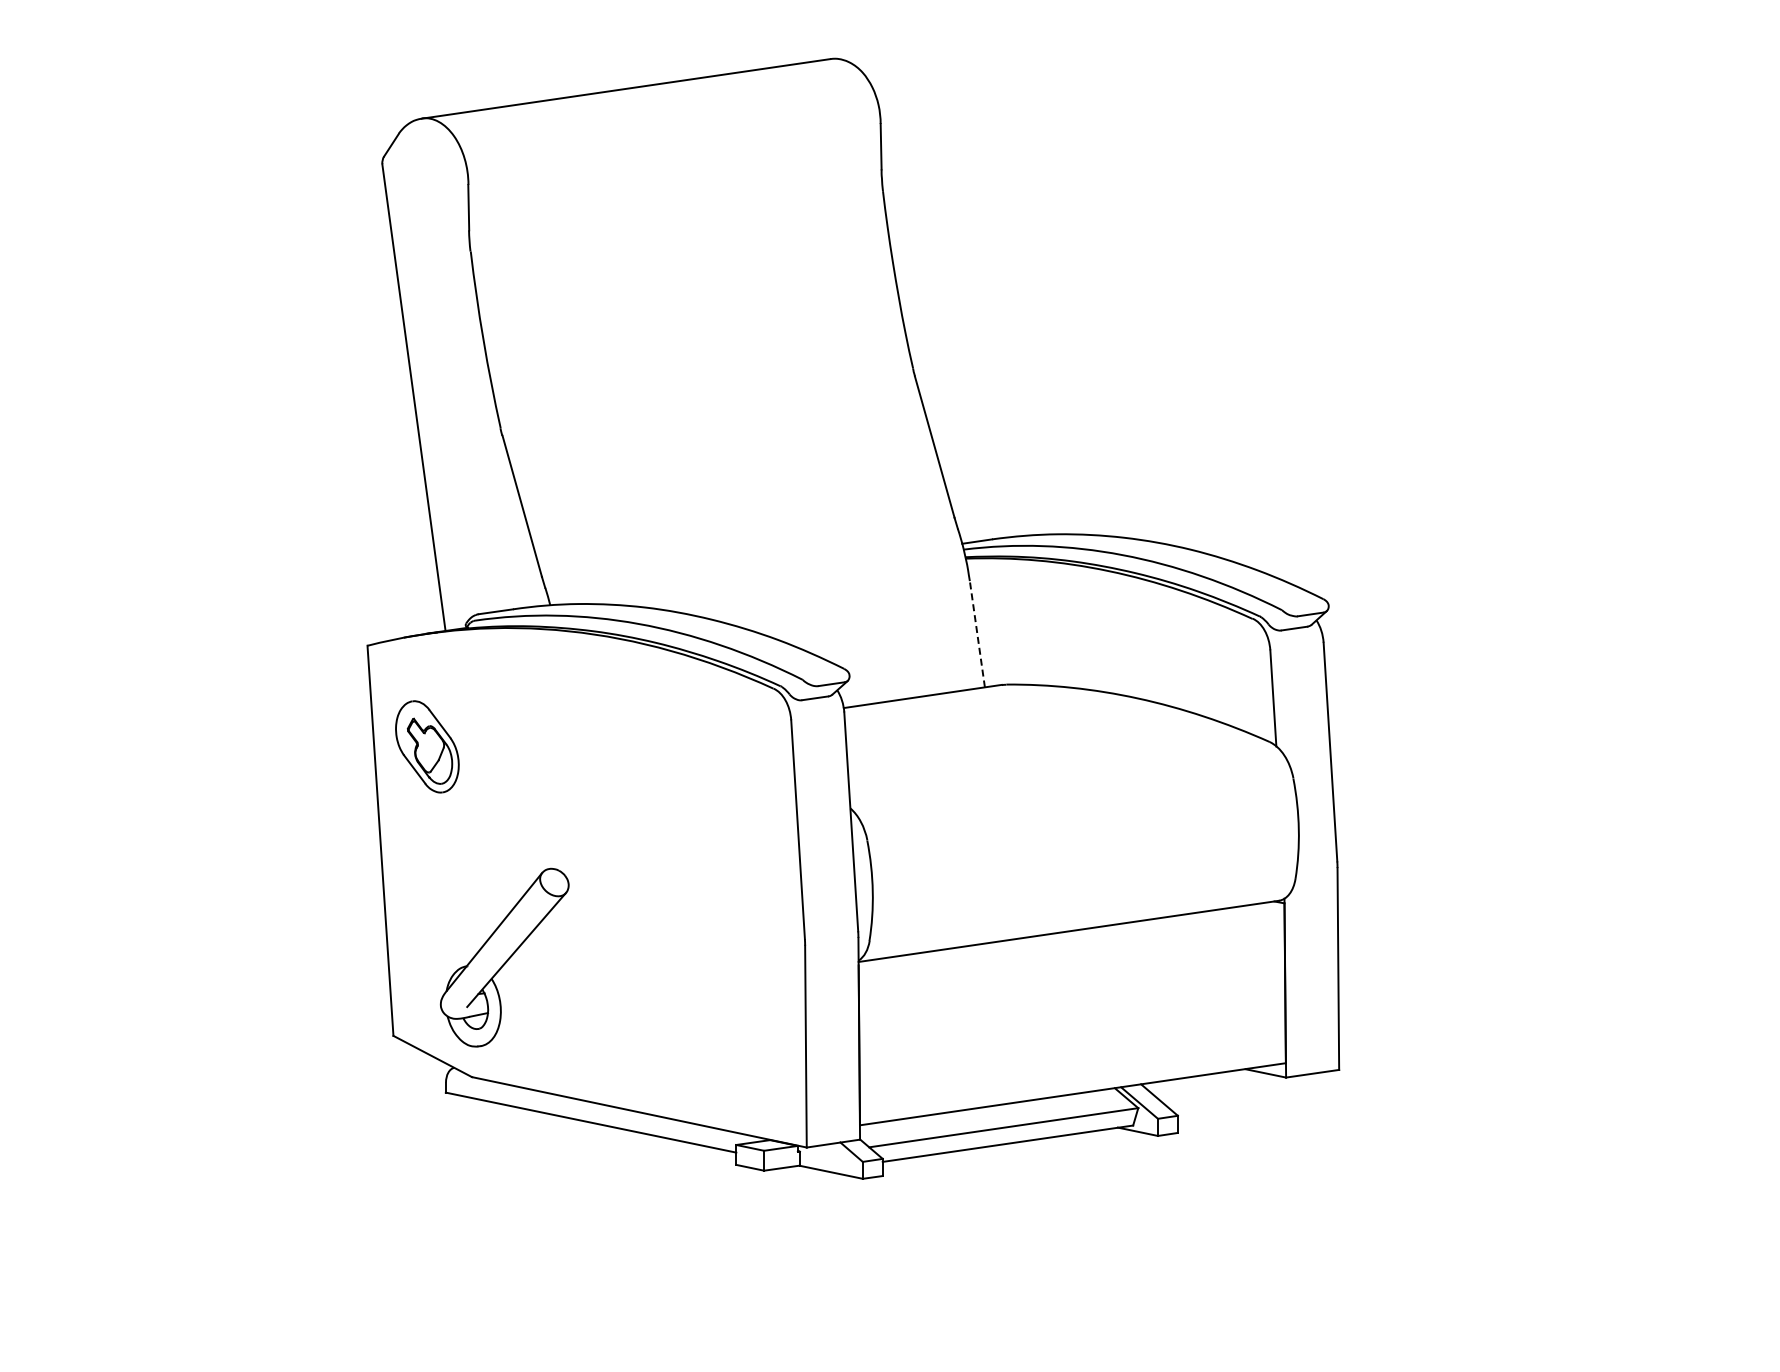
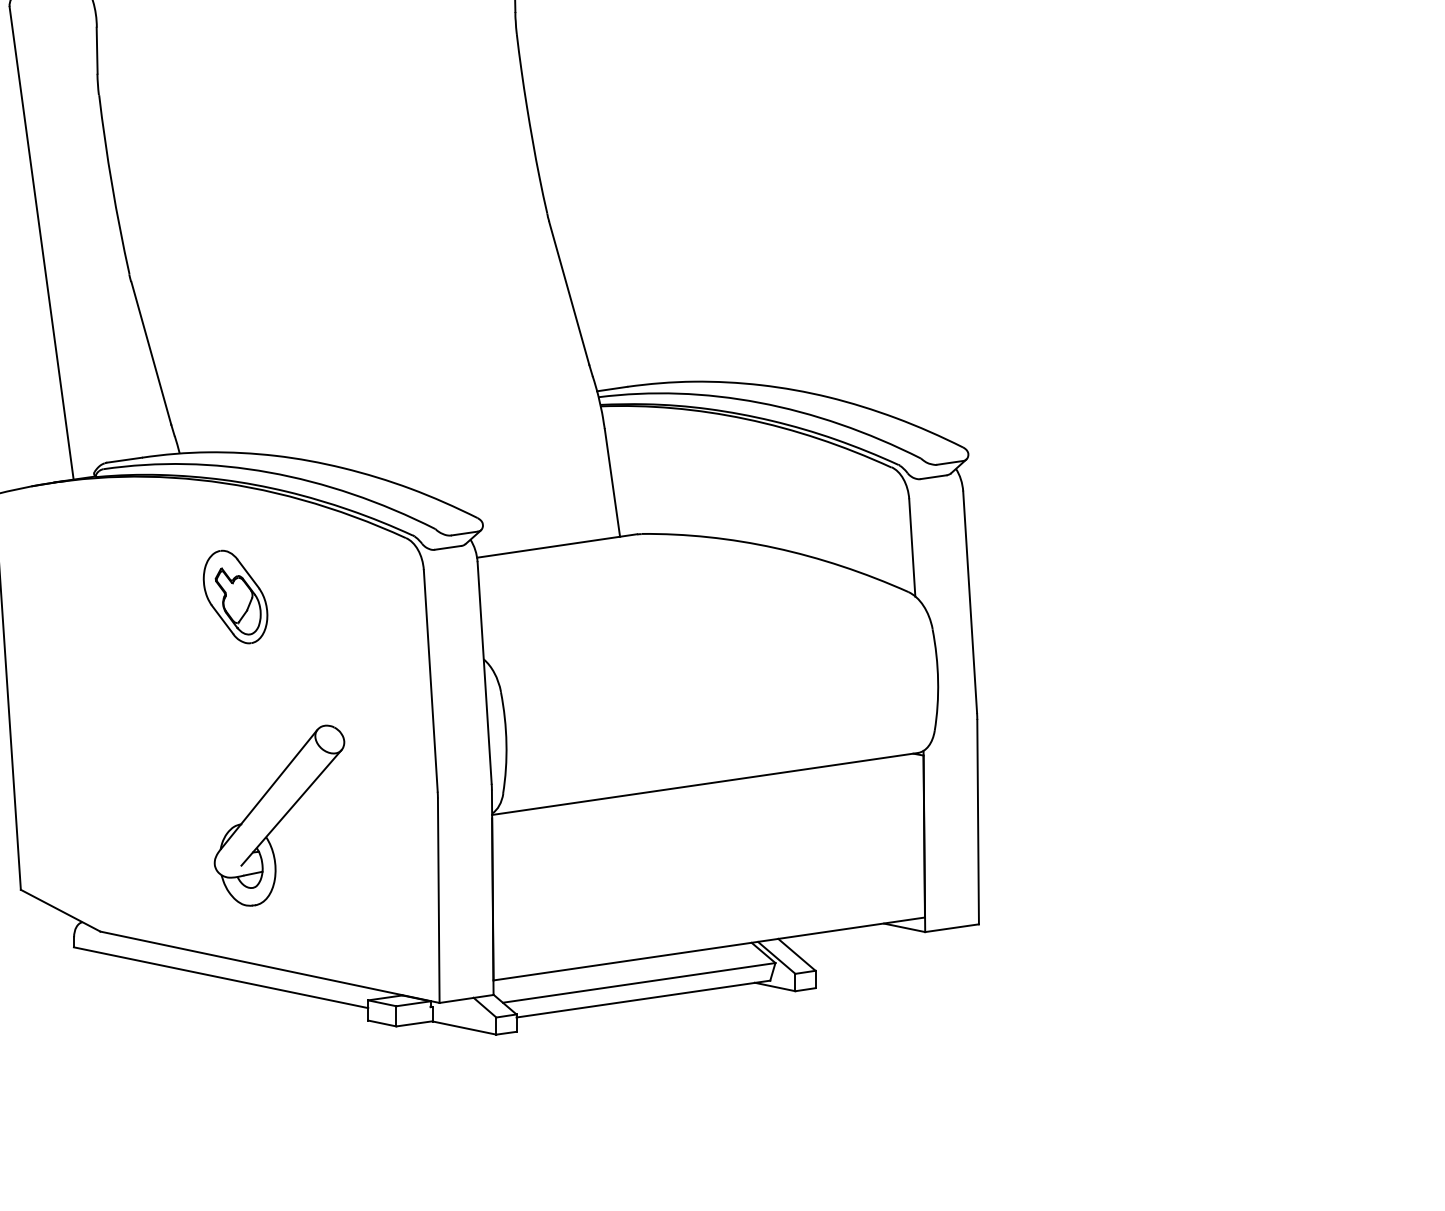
line: (977, 634) -> (612, 483), dashed -> solid
part: (427, 746) -> (235, 596), moved
part: (504, 957) -> (279, 815), moved

